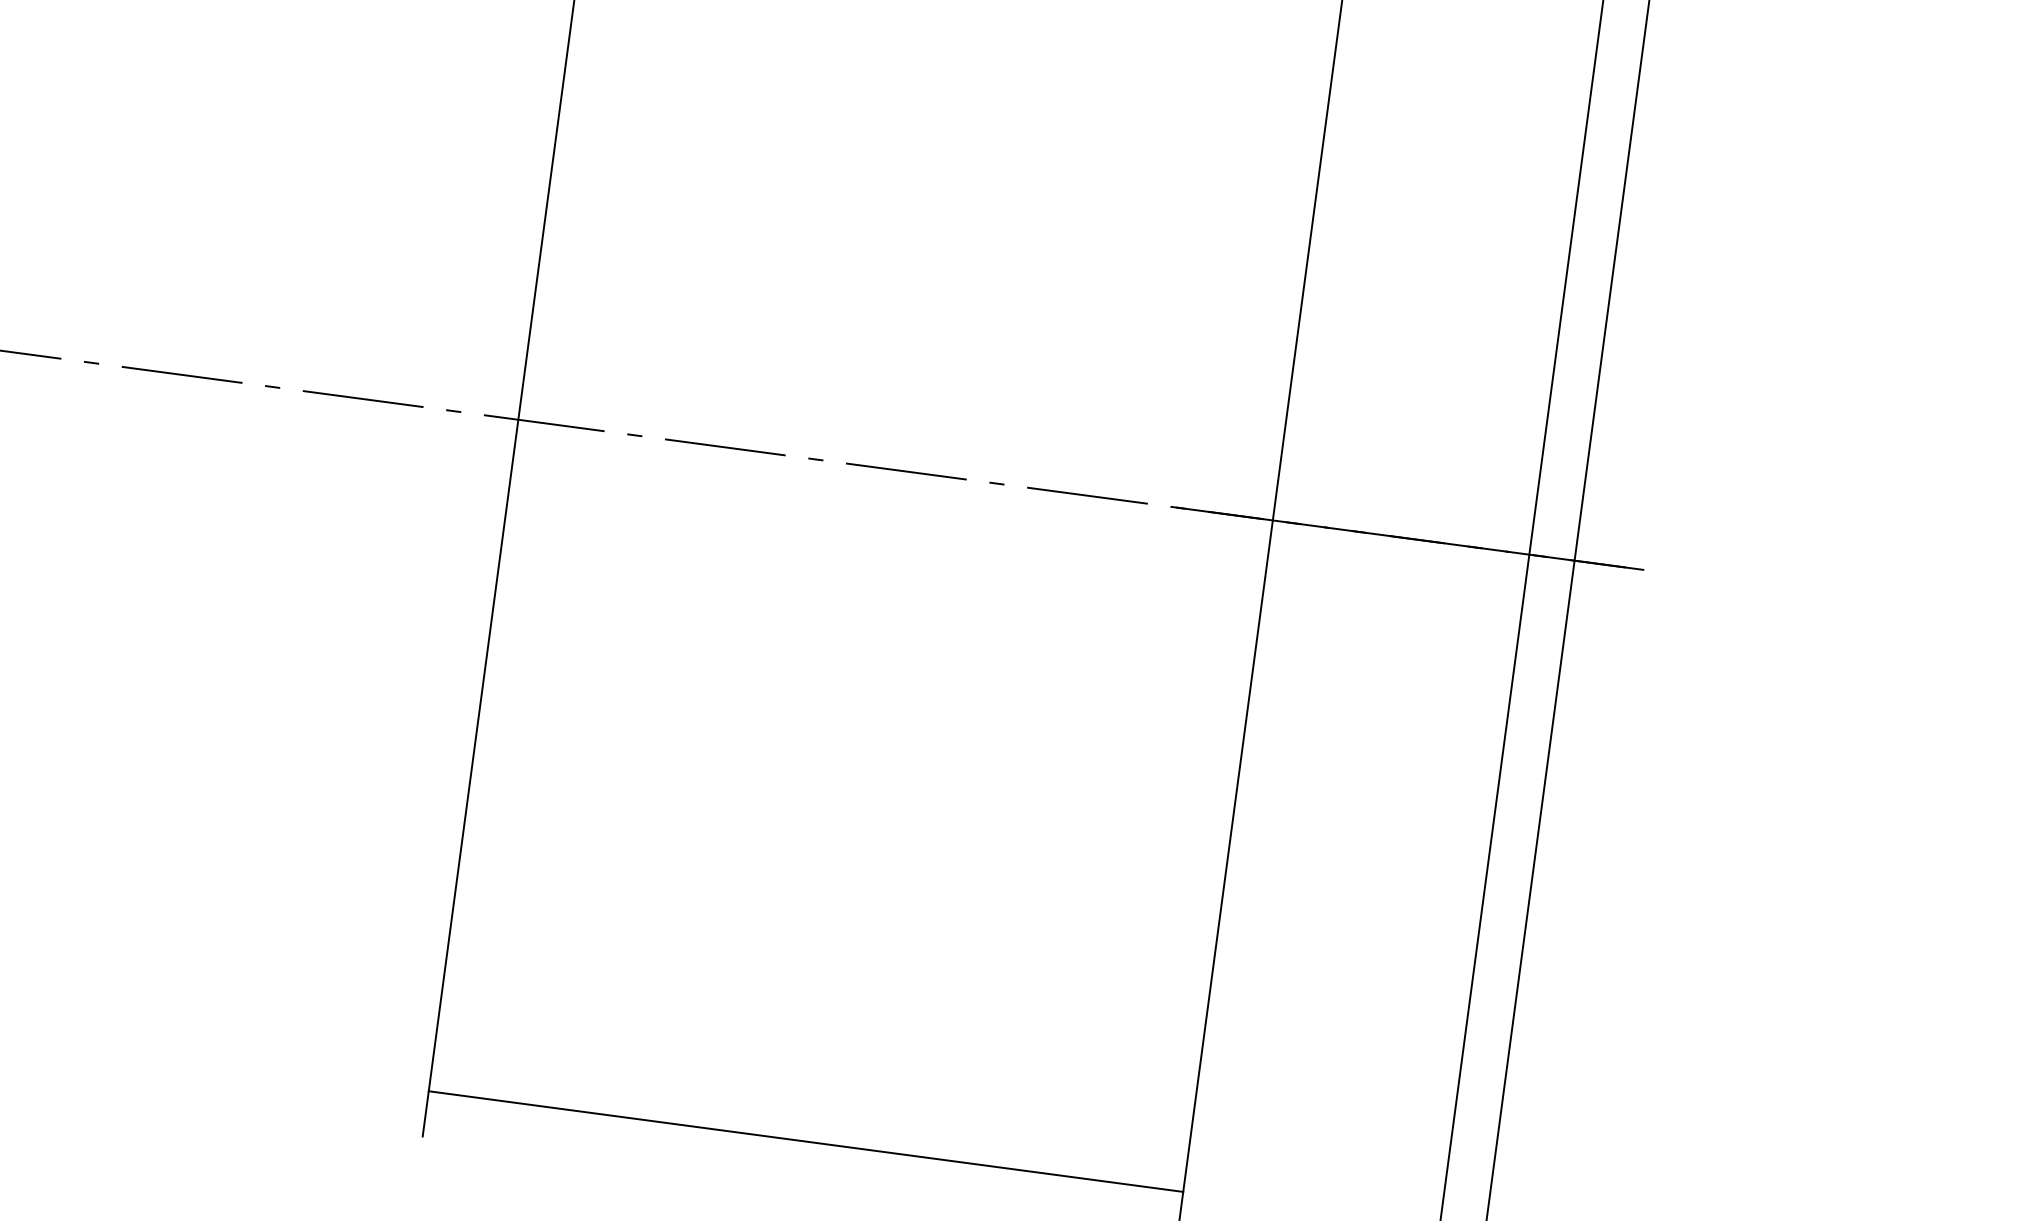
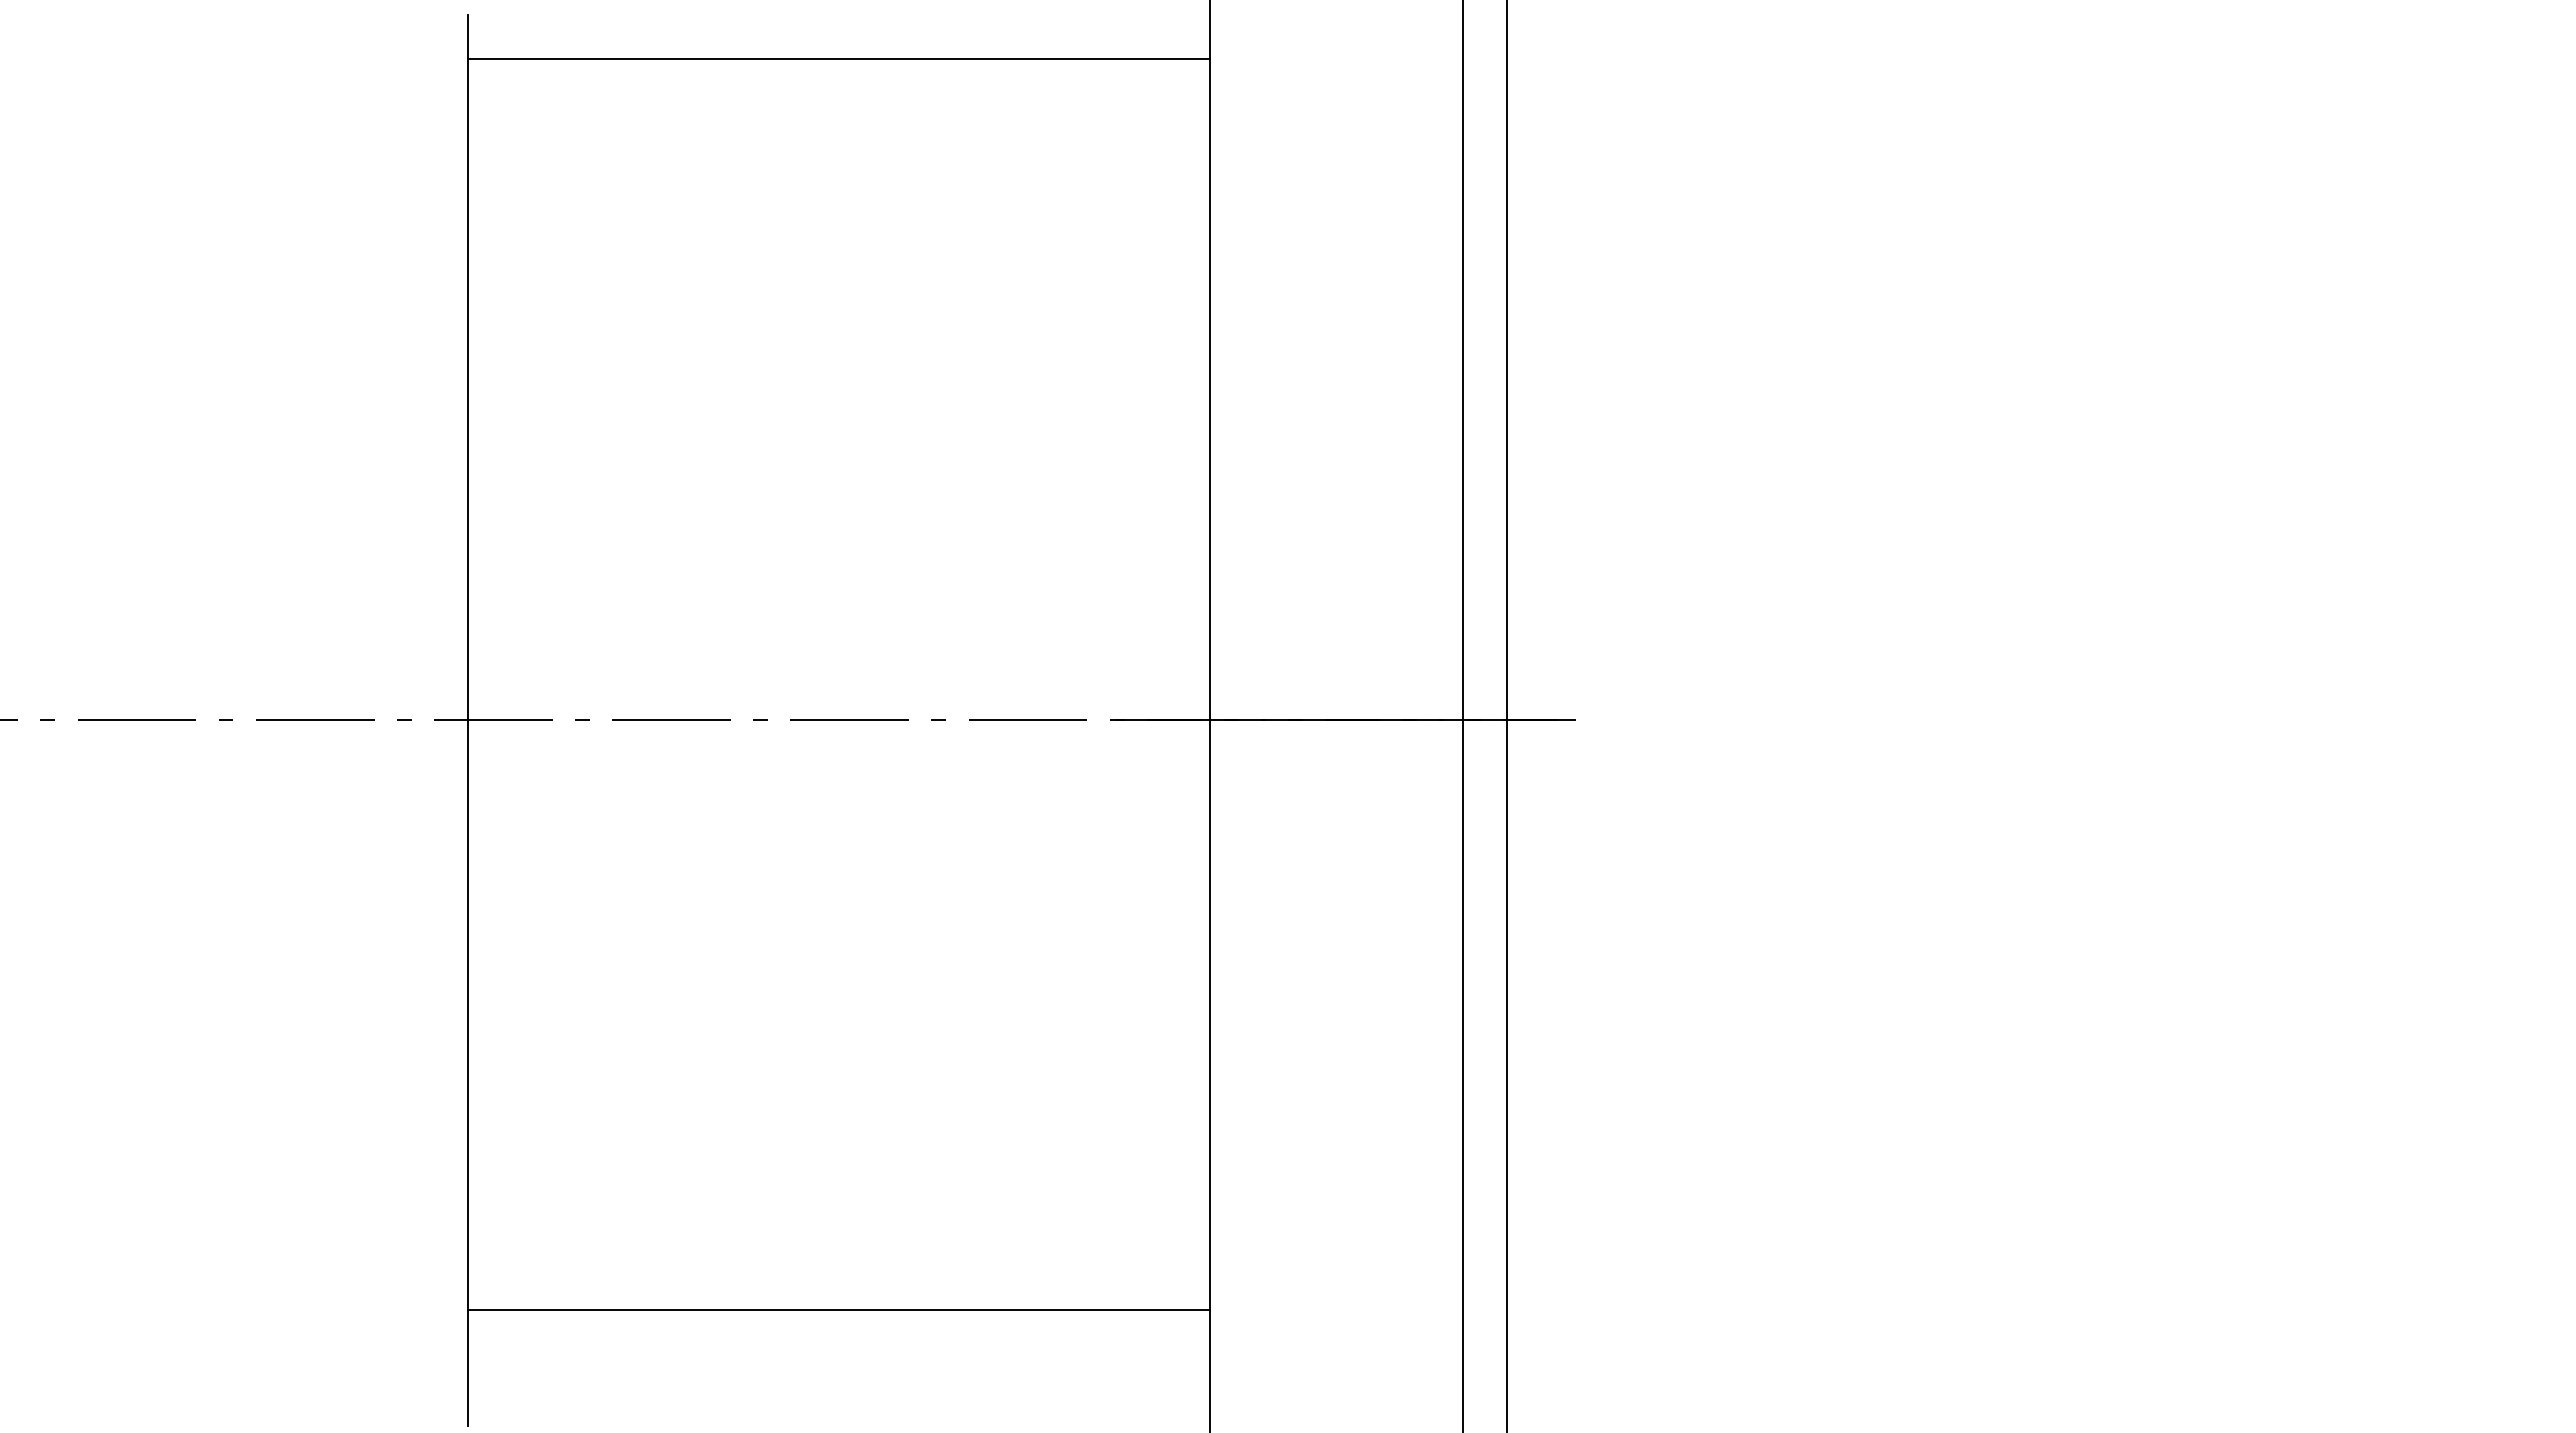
line: (805, 1141) -> (838, 1310), moved

